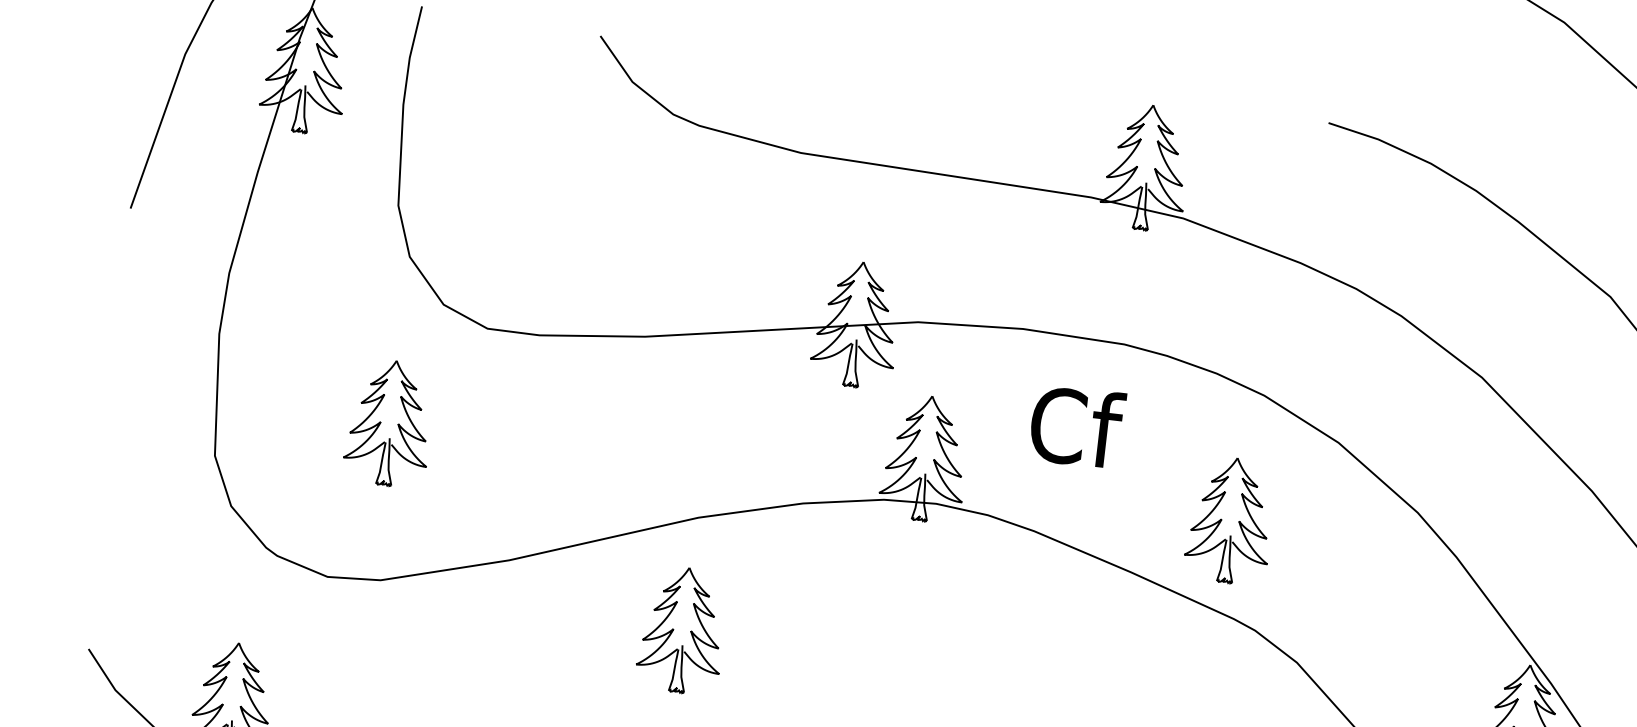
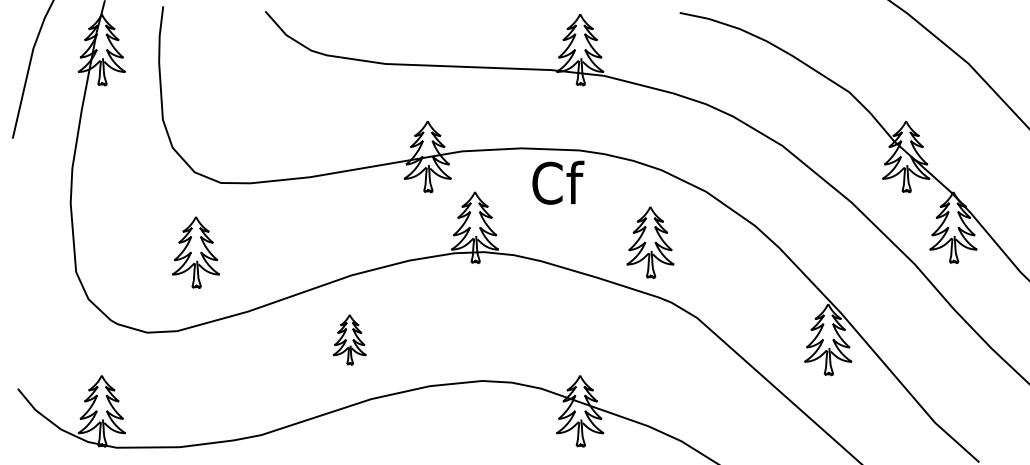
part: (388, 423) -> (195, 252), moved
text: (1077, 426) -> (558, 182), moved
part: (681, 629) -> (349, 339), size x0.7

